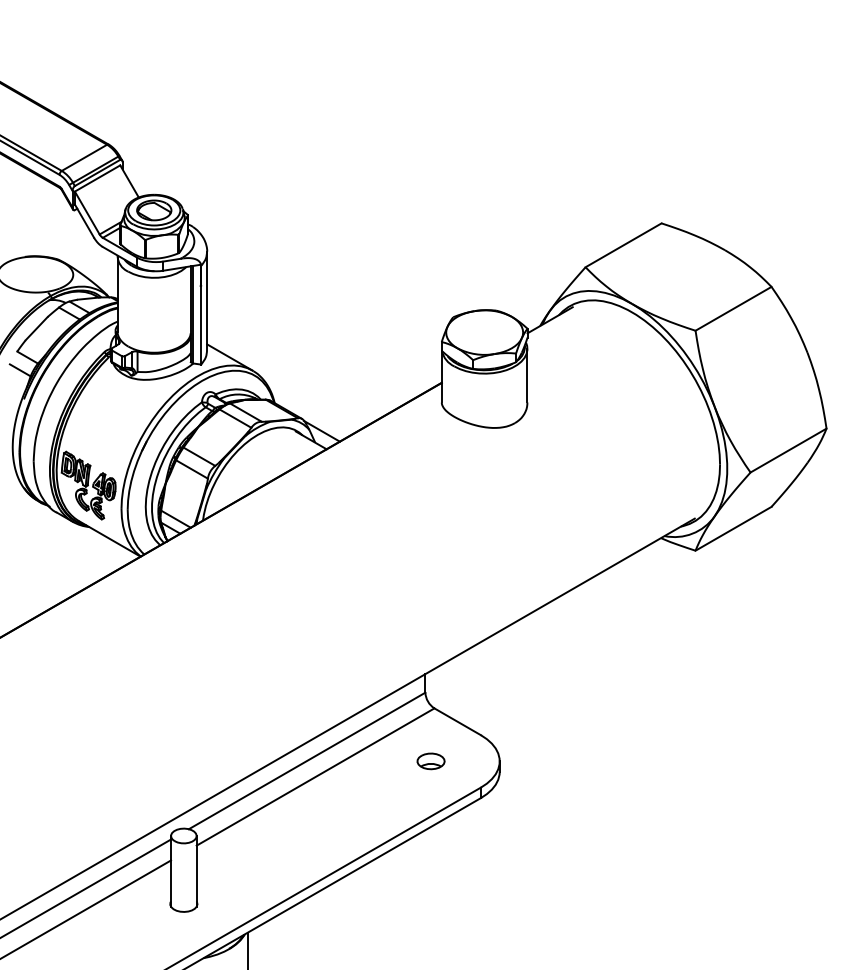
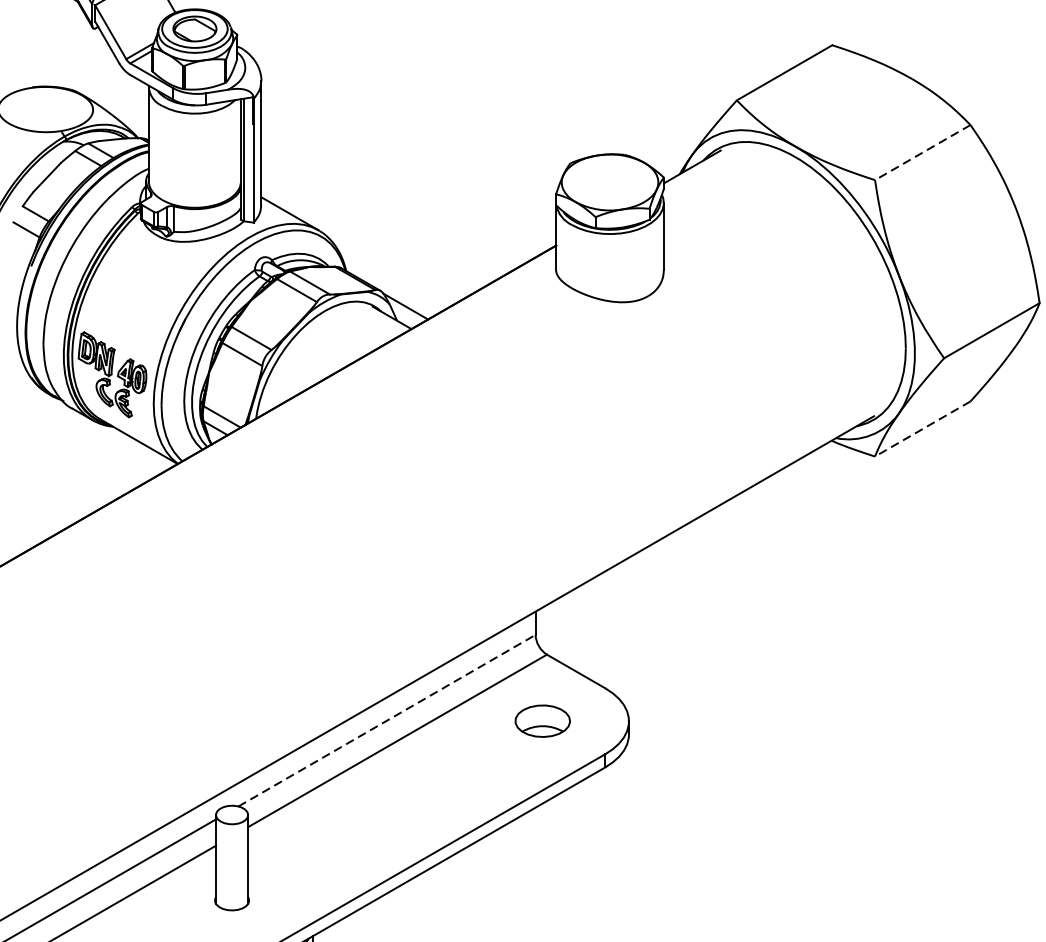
line: (733, 308) -> (922, 152), solid -> dashed
line: (733, 528) -> (922, 428), solid -> dashed
line: (307, 760) -> (387, 720), solid -> dashed
part: (430, 761) -> (541, 721), size x1.6

